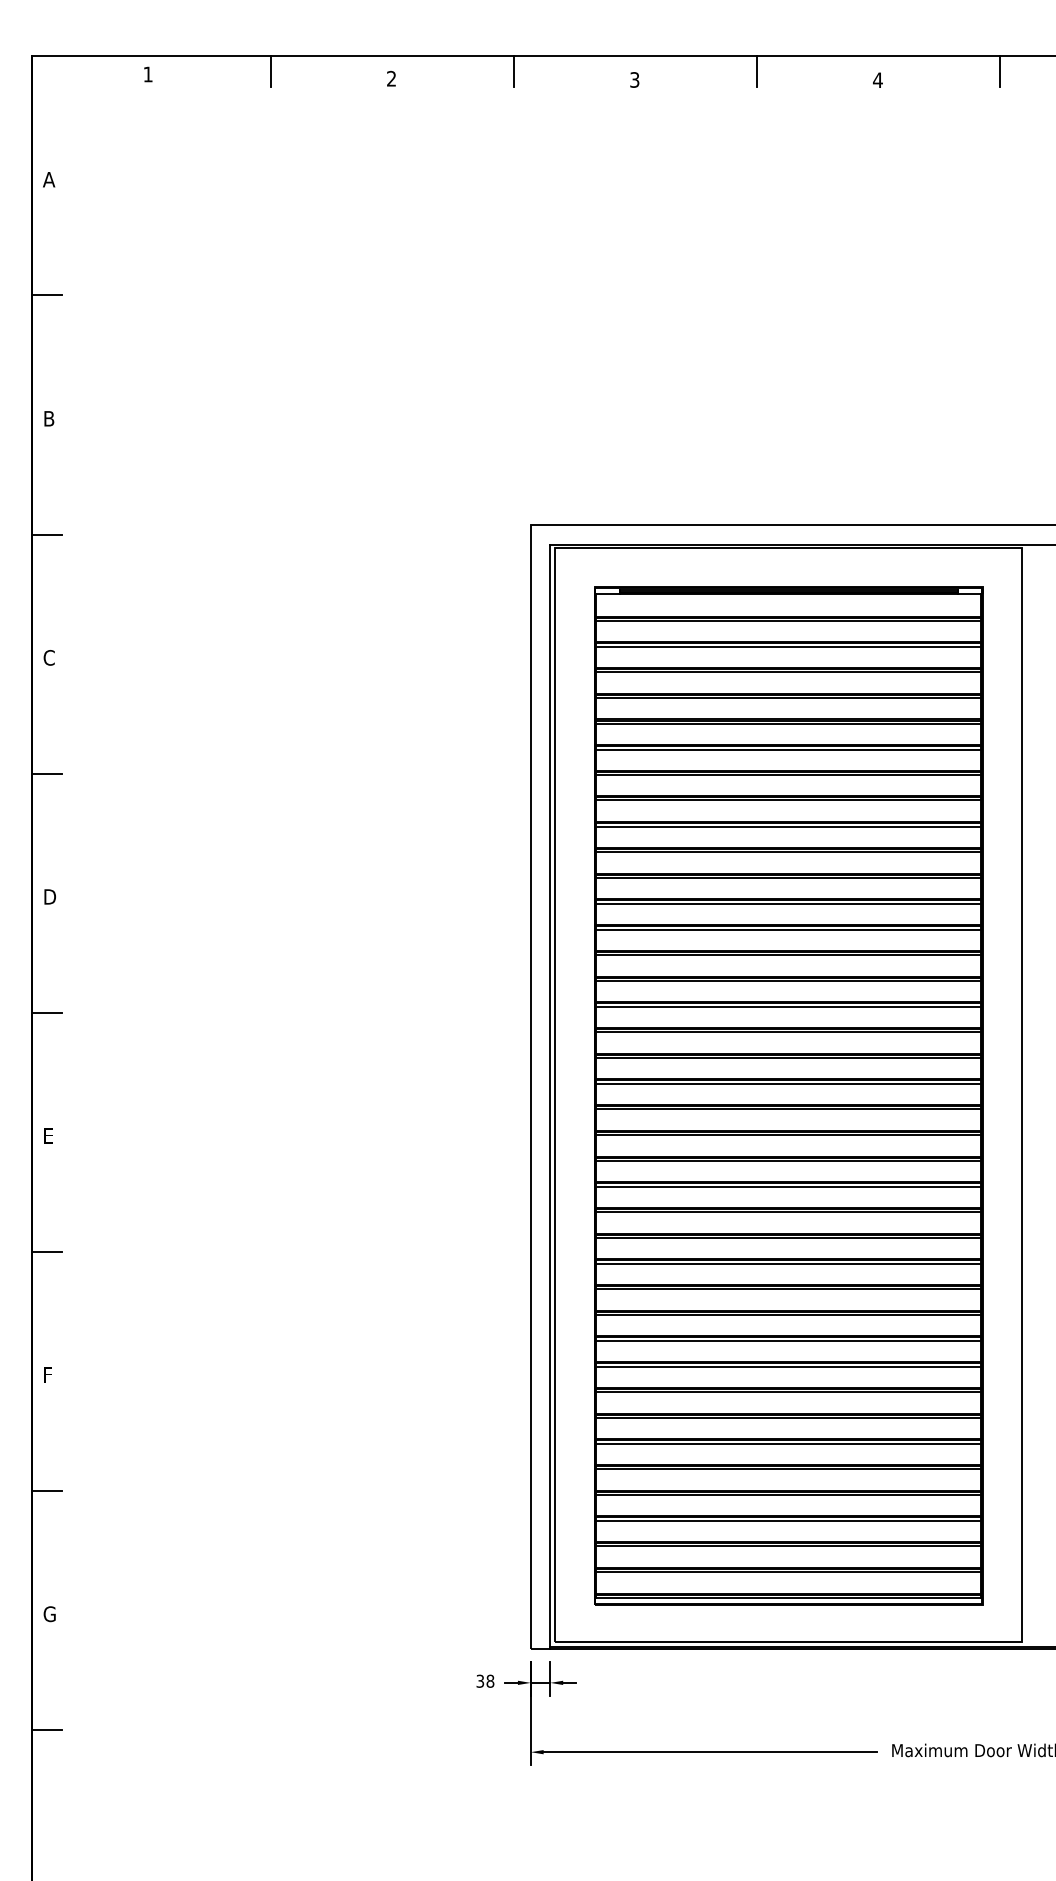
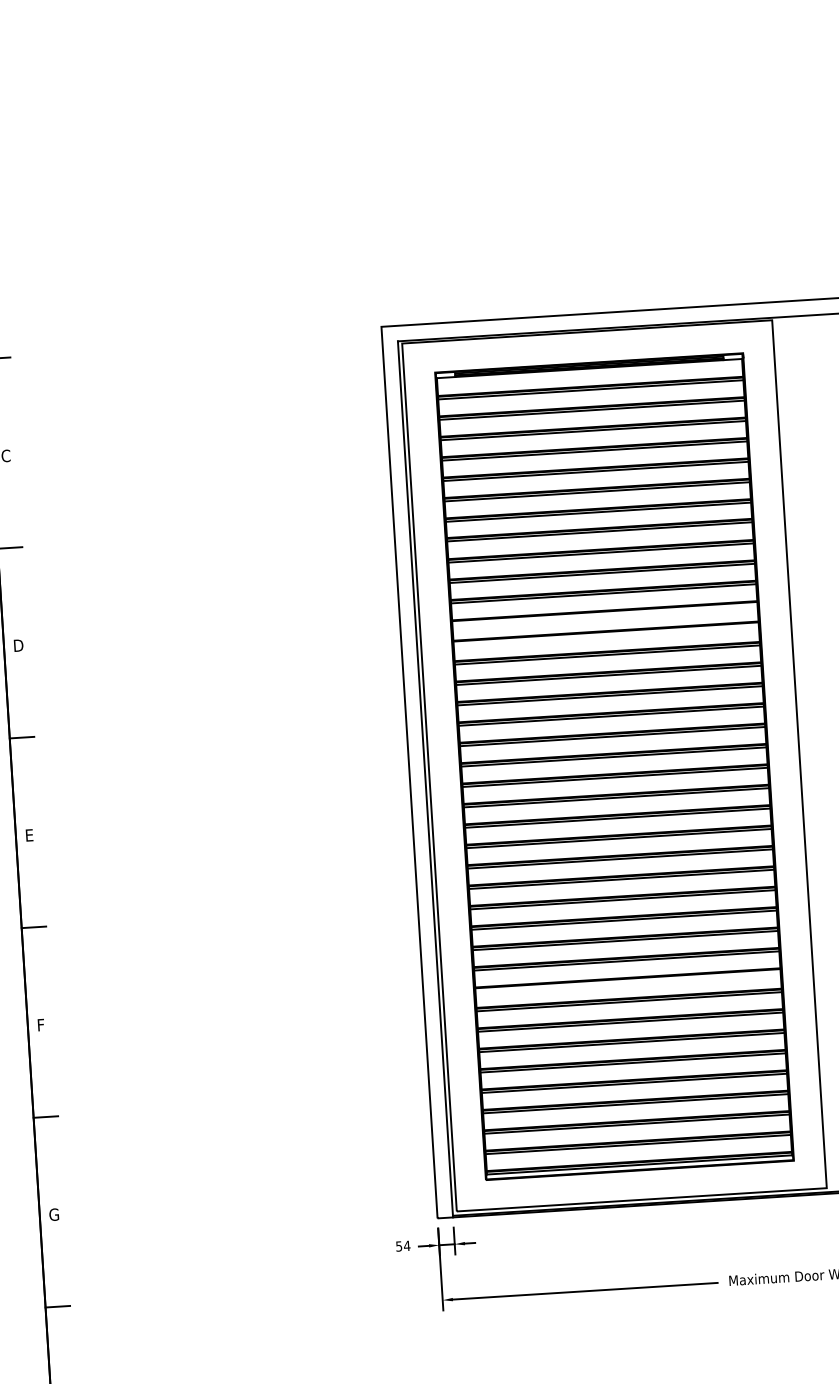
line: (788, 903) -> (604, 613), removed
line: (788, 929) -> (606, 634), removed
line: (788, 1366) -> (627, 981), removed
text: (485, 1680) -> (403, 1245), 38 -> 54

